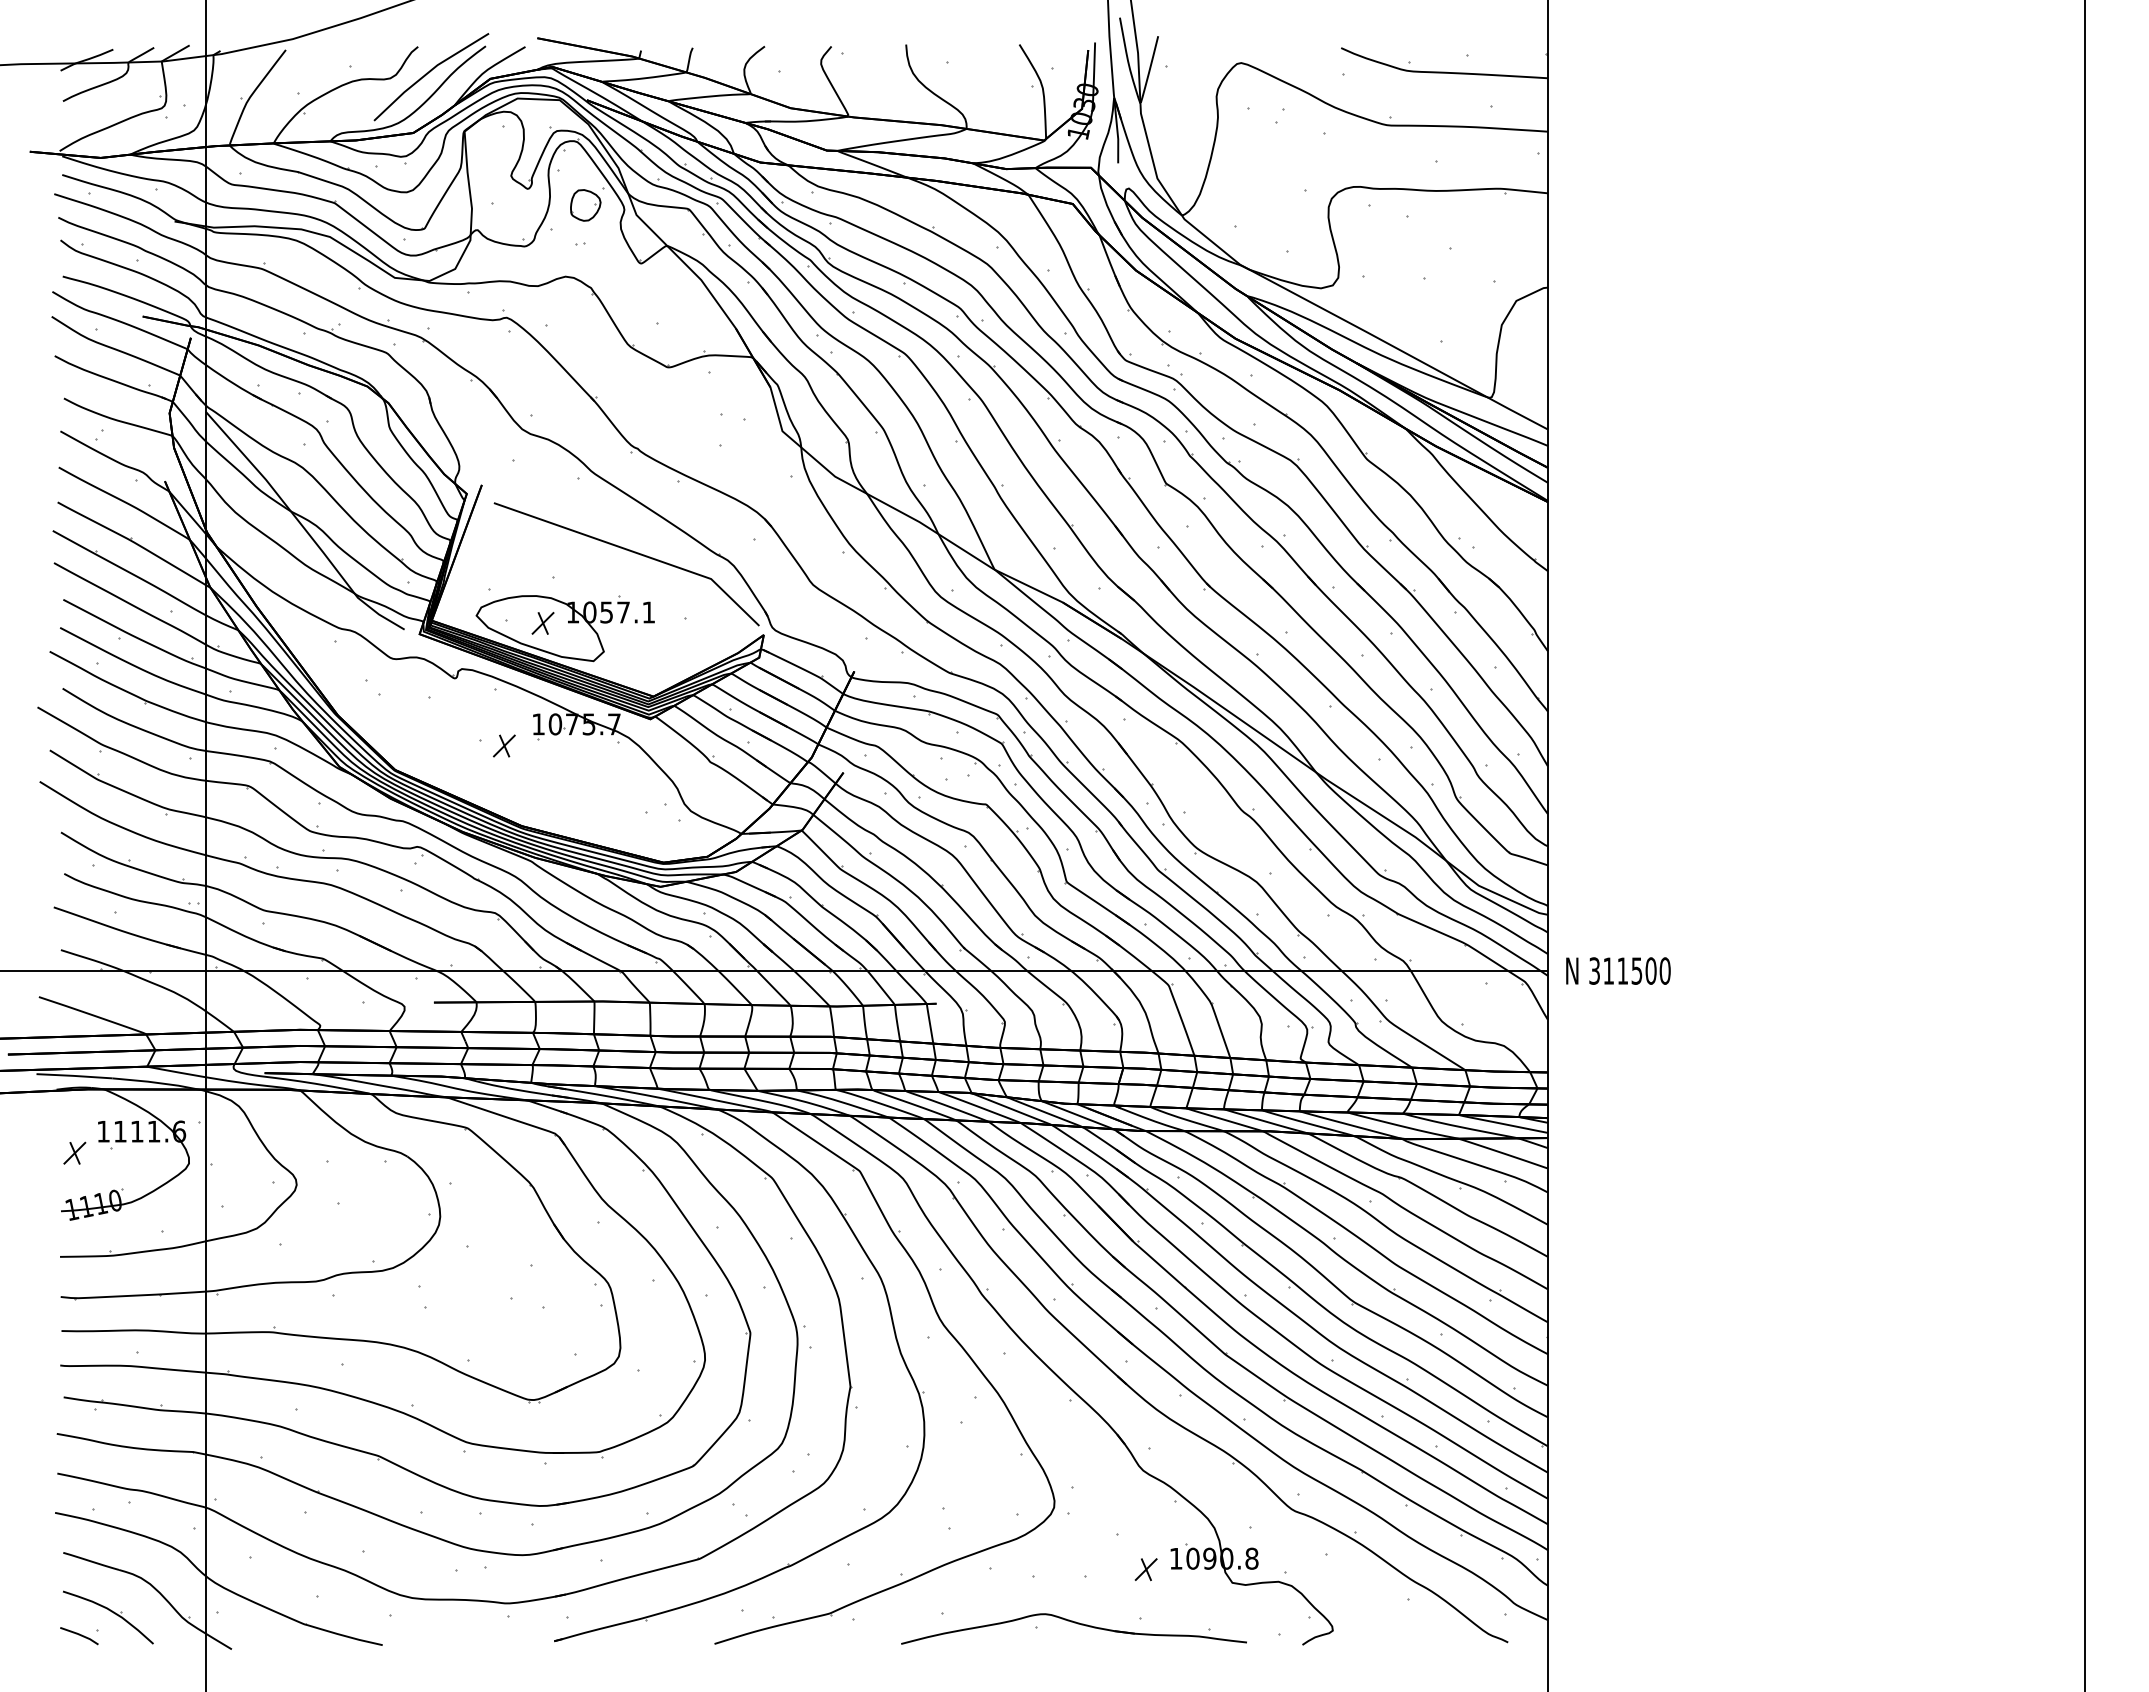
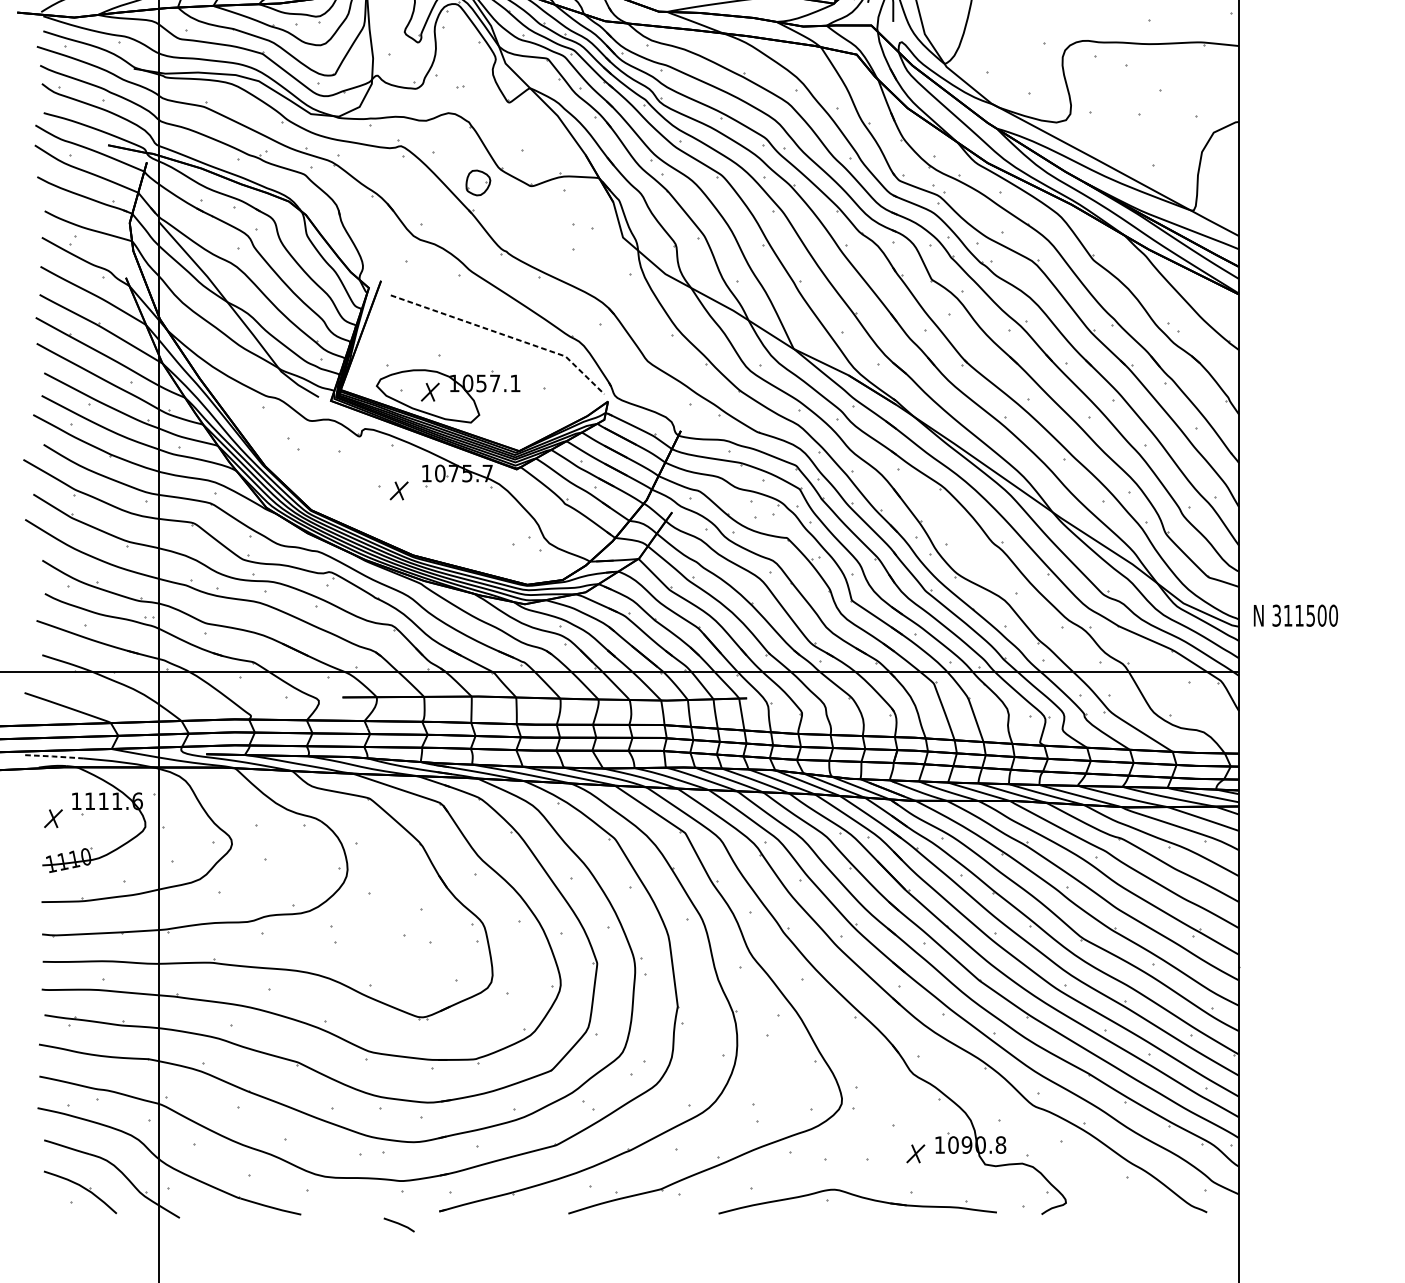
part: (585, 205) -> (478, 183), moved
line: (635, 552) -> (504, 335), solid -> dashed
text: (1618, 970) -> (1295, 615), moved
line: (73, 1075) -> (52, 756), solid -> dashed
line: (79, 1635) -> (399, 1224), moved

